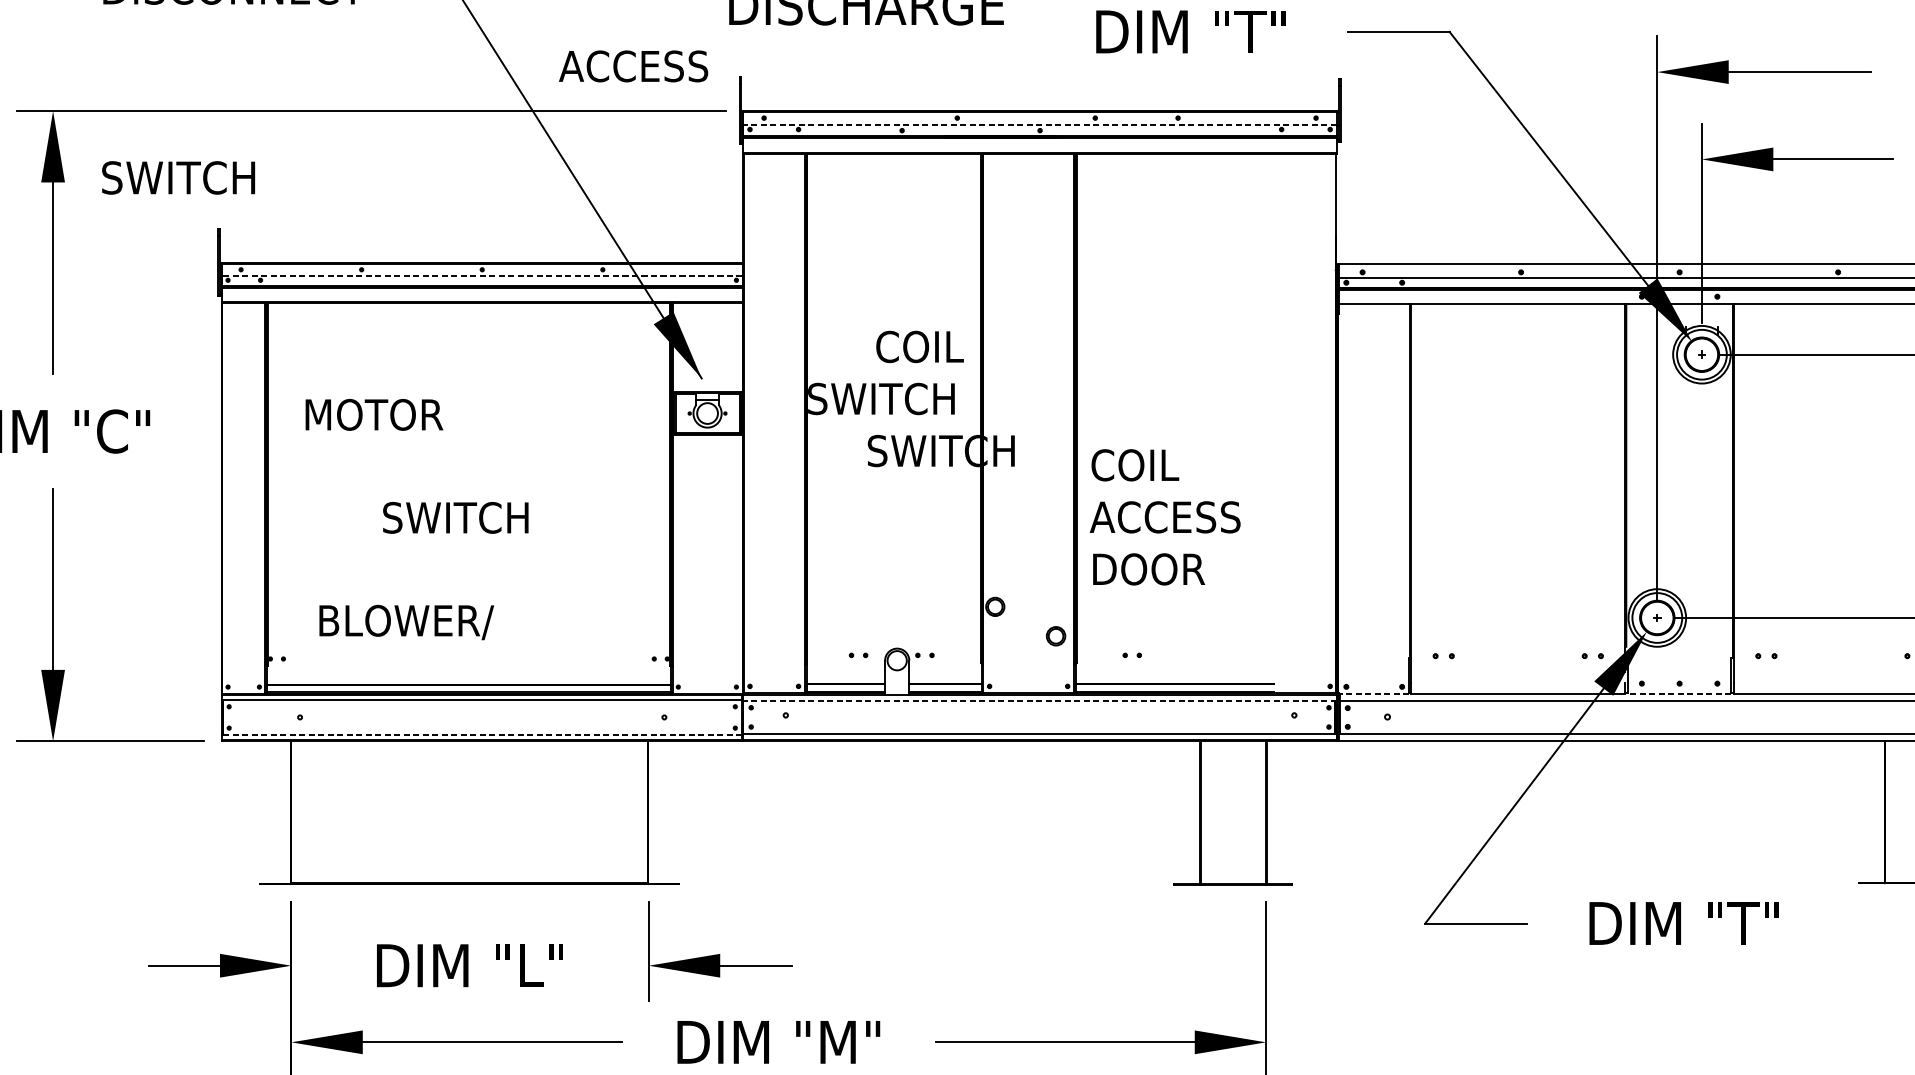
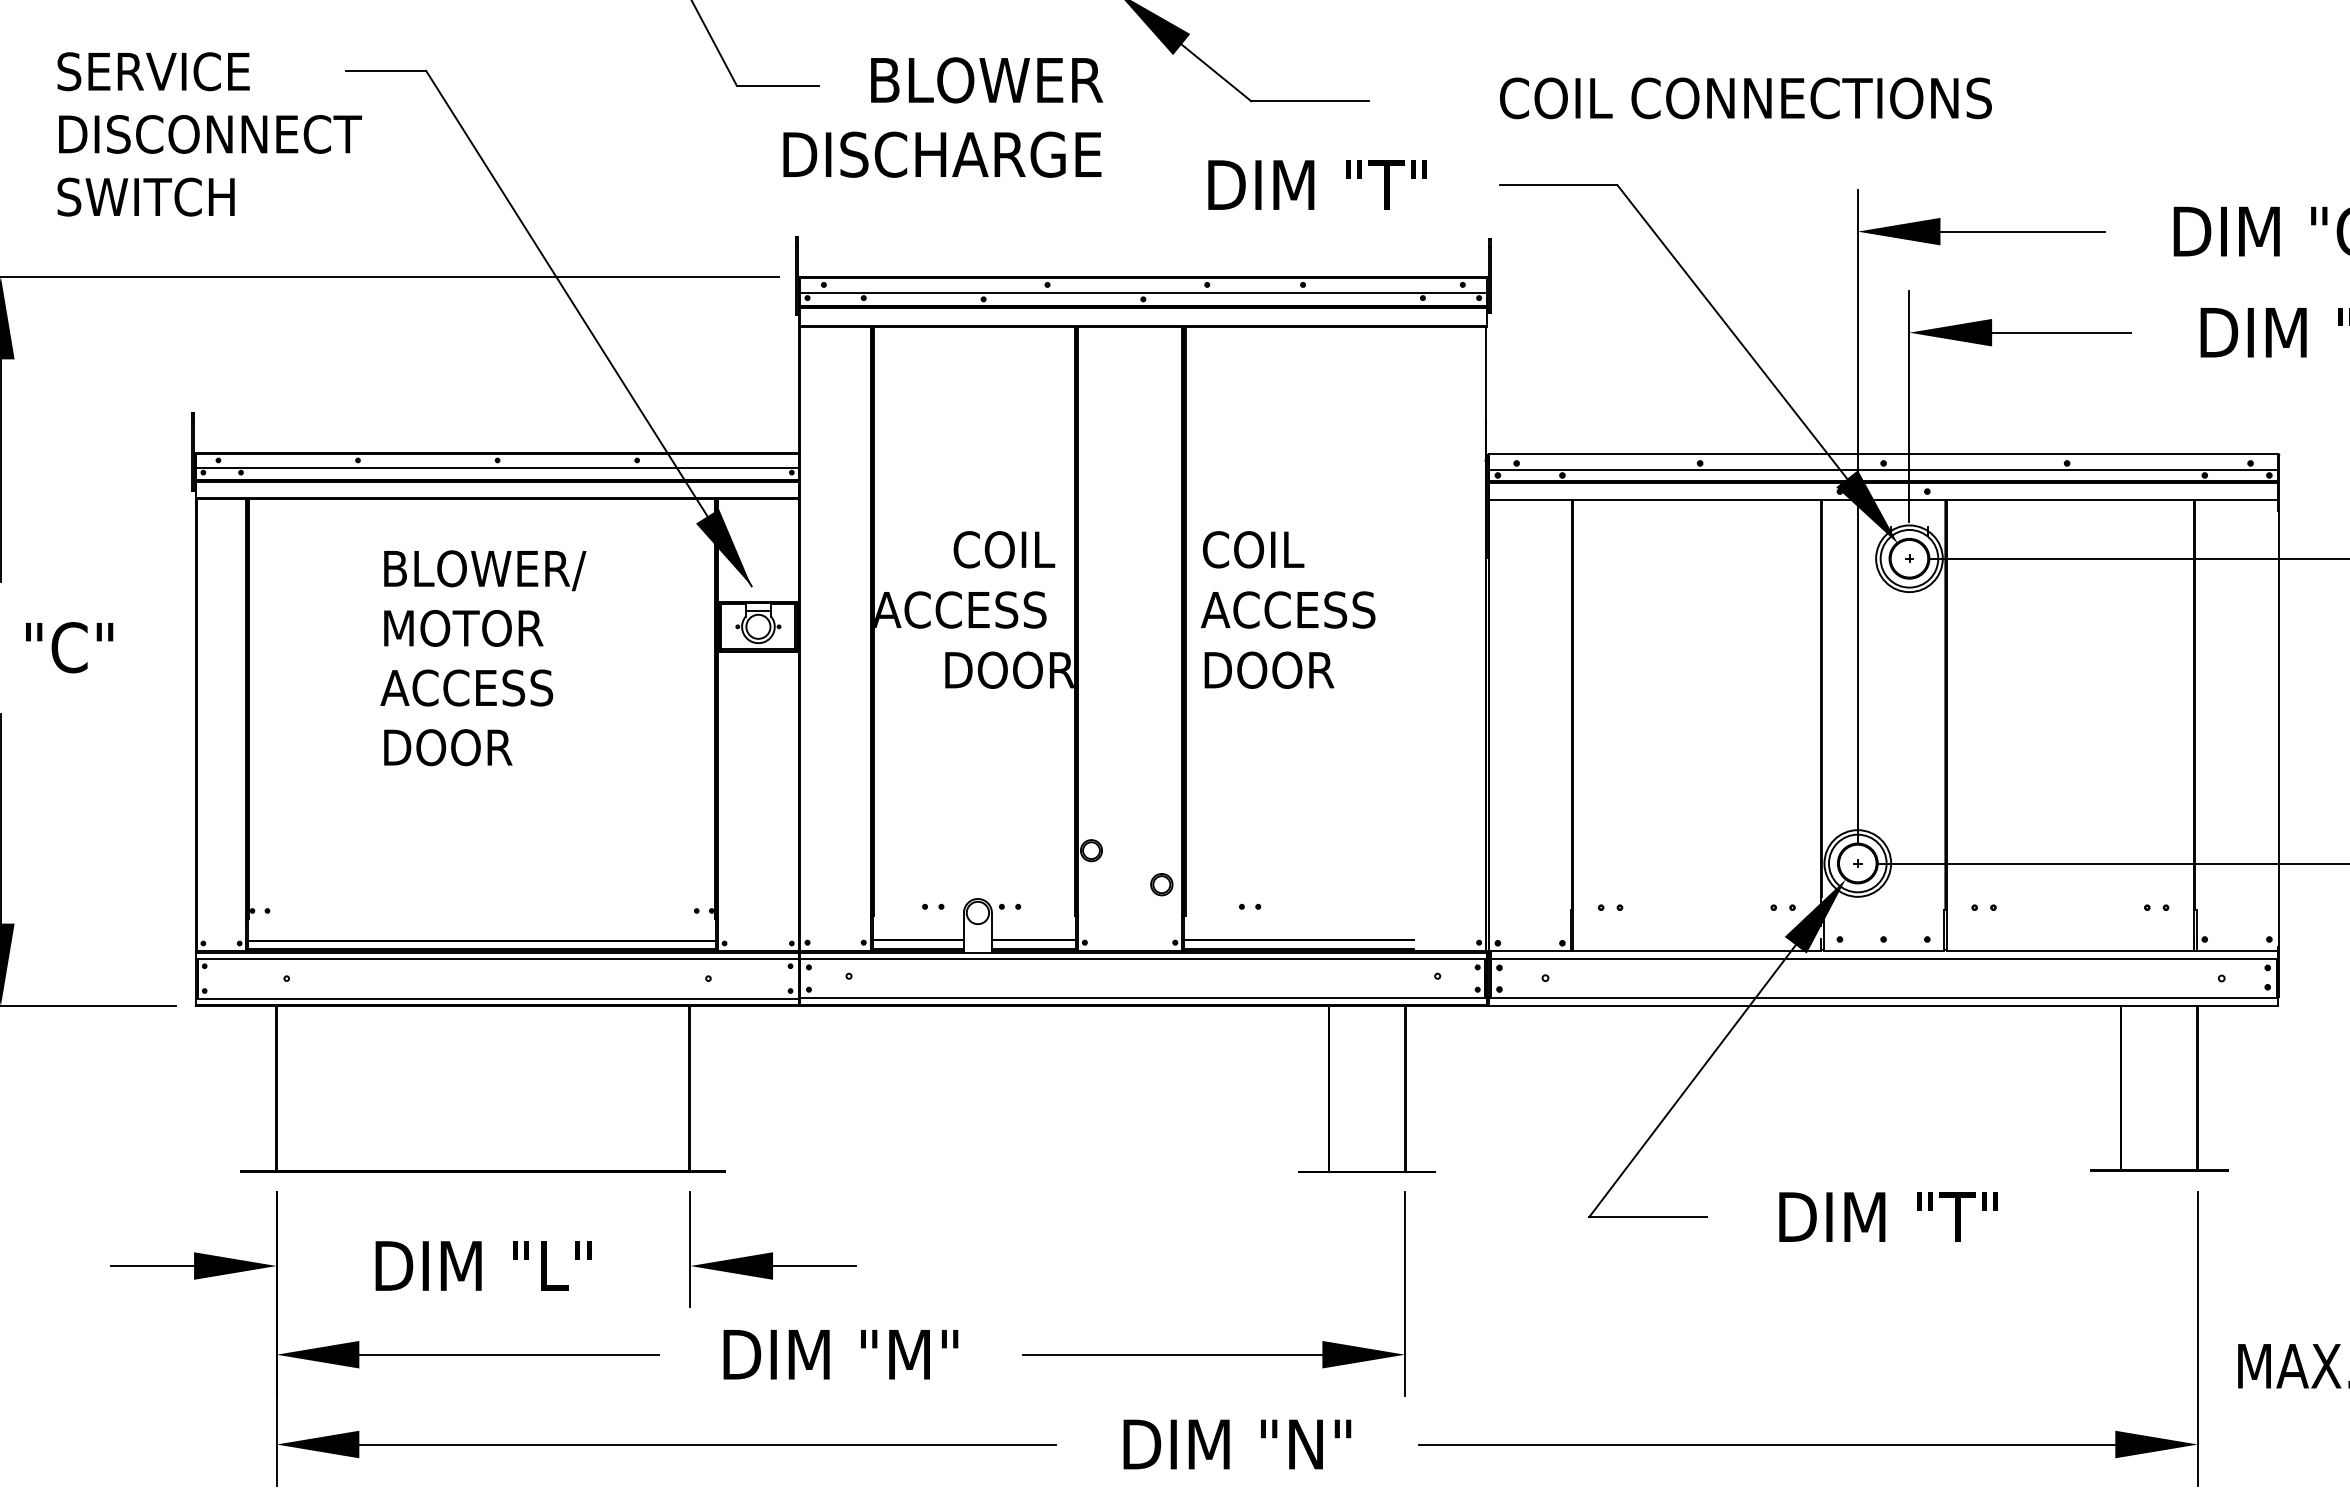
text: (633, 65) -> (466, 687), moved
line: (1039, 125) -> (1142, 293), dashed -> solid
text: (178, 177) -> (145, 196), moved
line: (482, 276) -> (497, 468), dashed -> solid
text: (882, 398) -> (960, 609), SWITCH -> ACCESS
text: (374, 414) -> (463, 628), moved
text: (941, 450) -> (1029, 669), SWITCH -> DOOR
text: (1165, 516) -> (1288, 609), moved
text: (455, 517) -> (466, 747), SWITCH -> DOOR
text: (406, 622) -> (485, 570), moved
line: (1373, 693) -> (1529, 950), dashed -> solid
line: (1679, 693) -> (1883, 950), dashed -> solid
line: (1039, 700) -> (1142, 959), dashed -> solid
line: (482, 734) -> (497, 998), dashed -> solid

